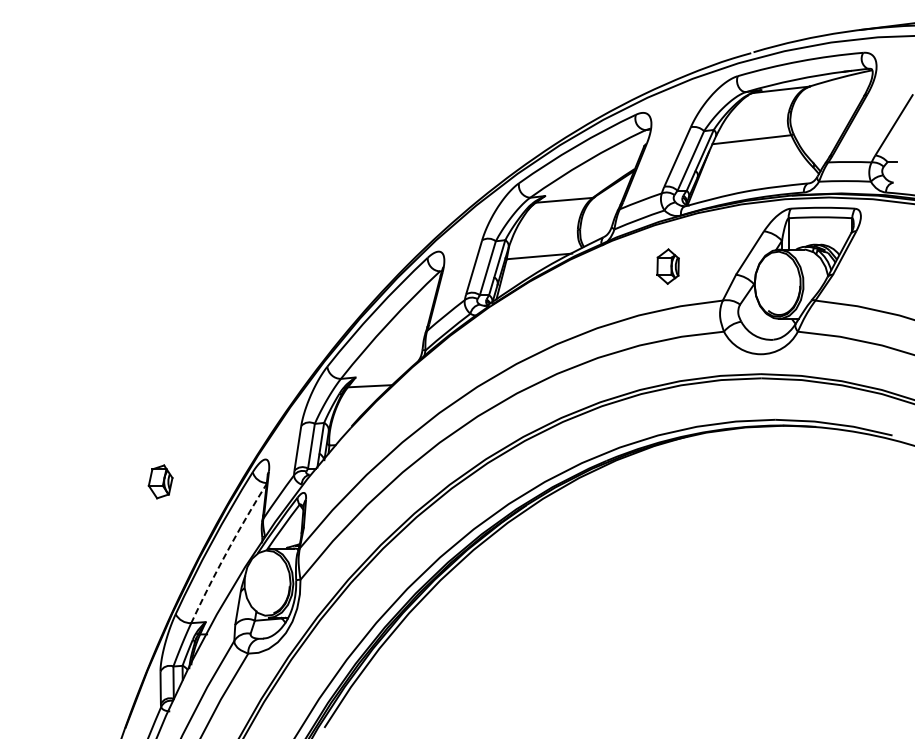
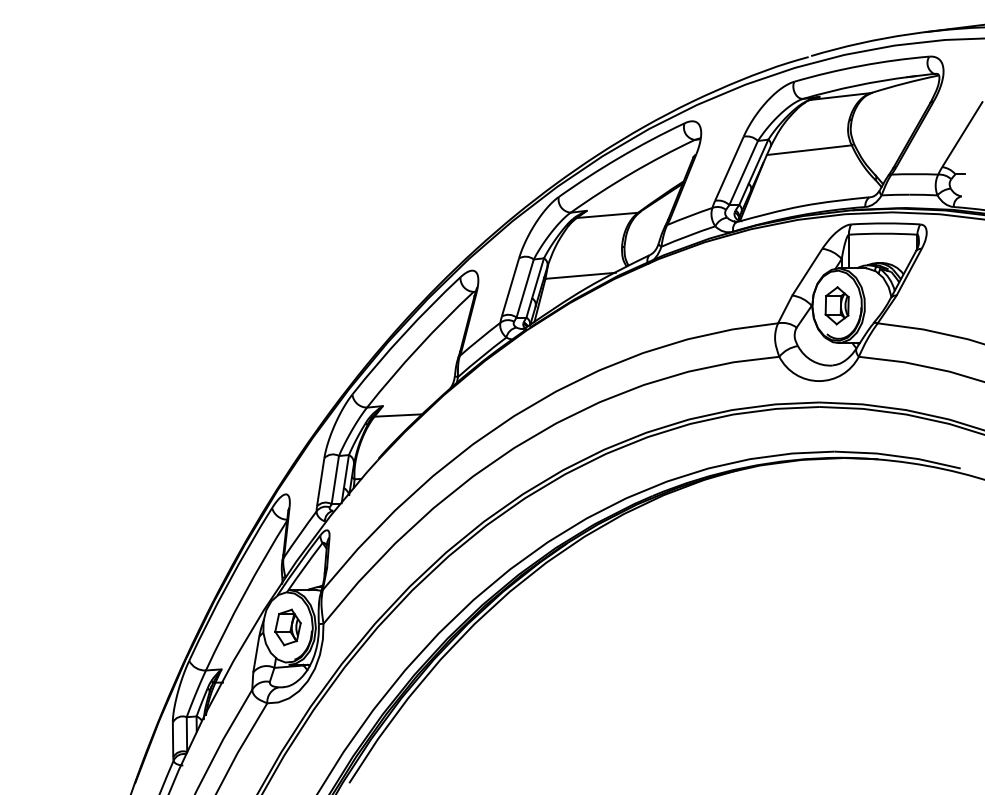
part: (667, 266) -> (836, 305), moved
part: (160, 481) -> (287, 627), moved
arc: (227, 551) -> (244, 593), dashed -> solid

